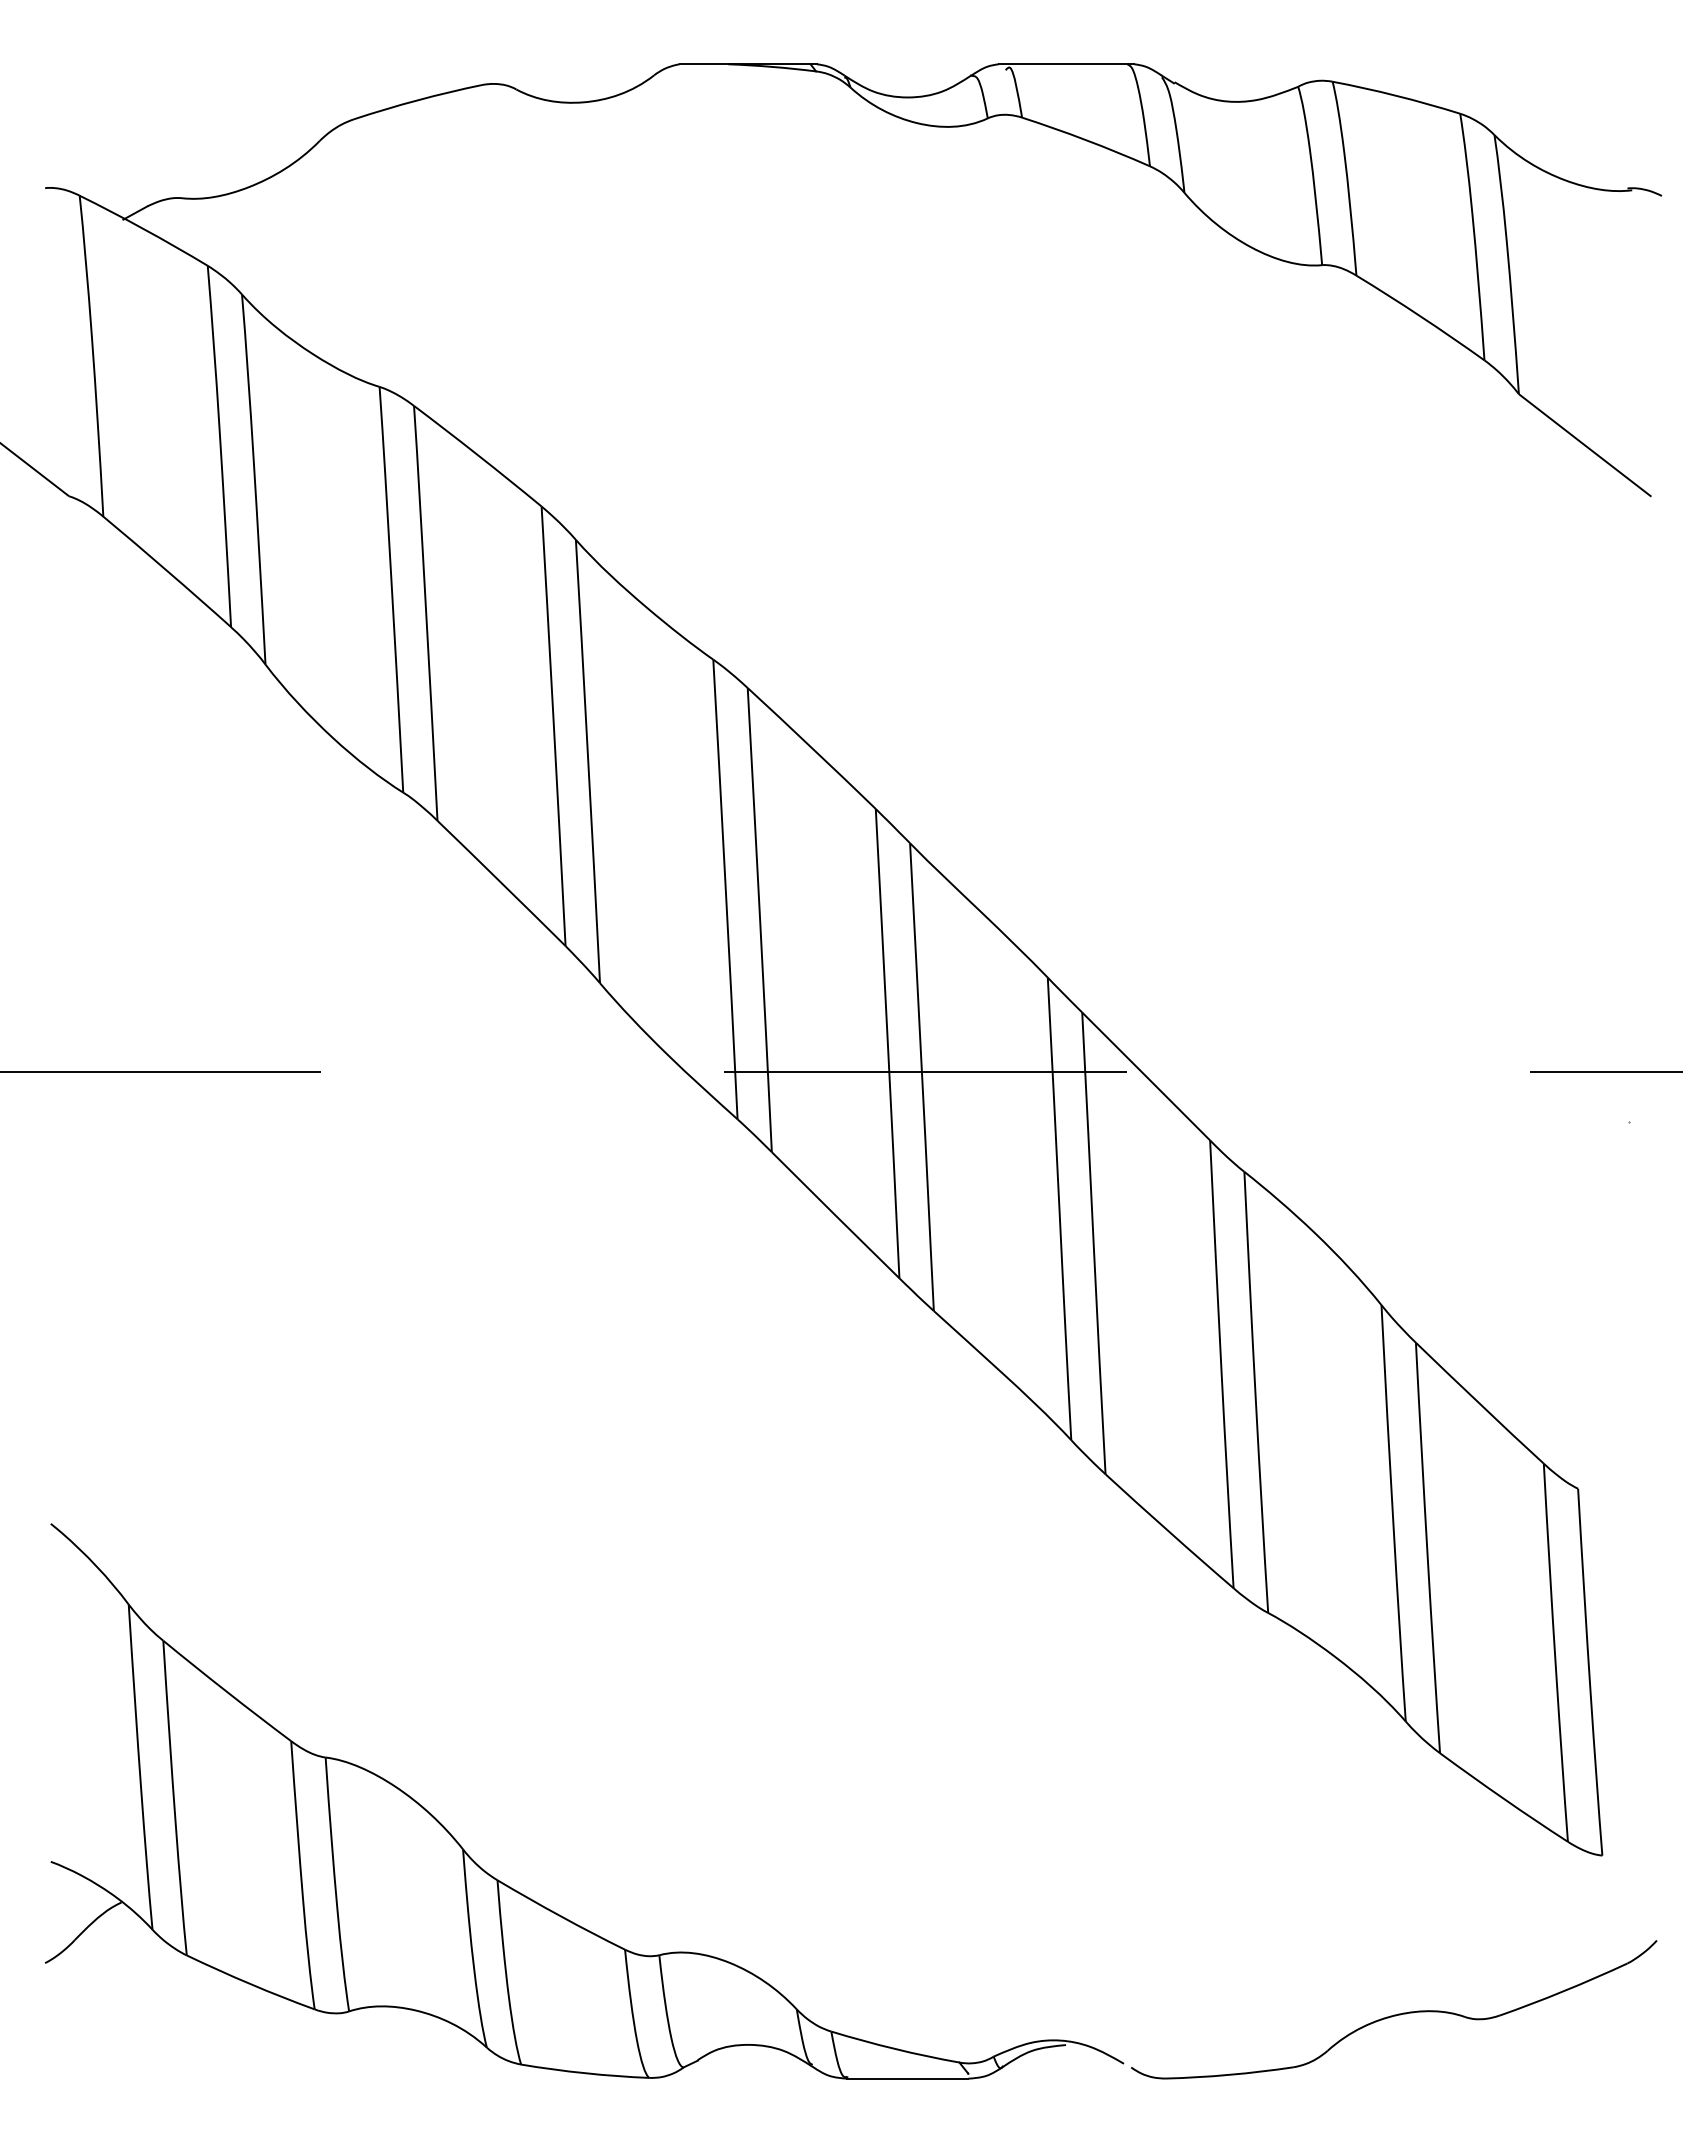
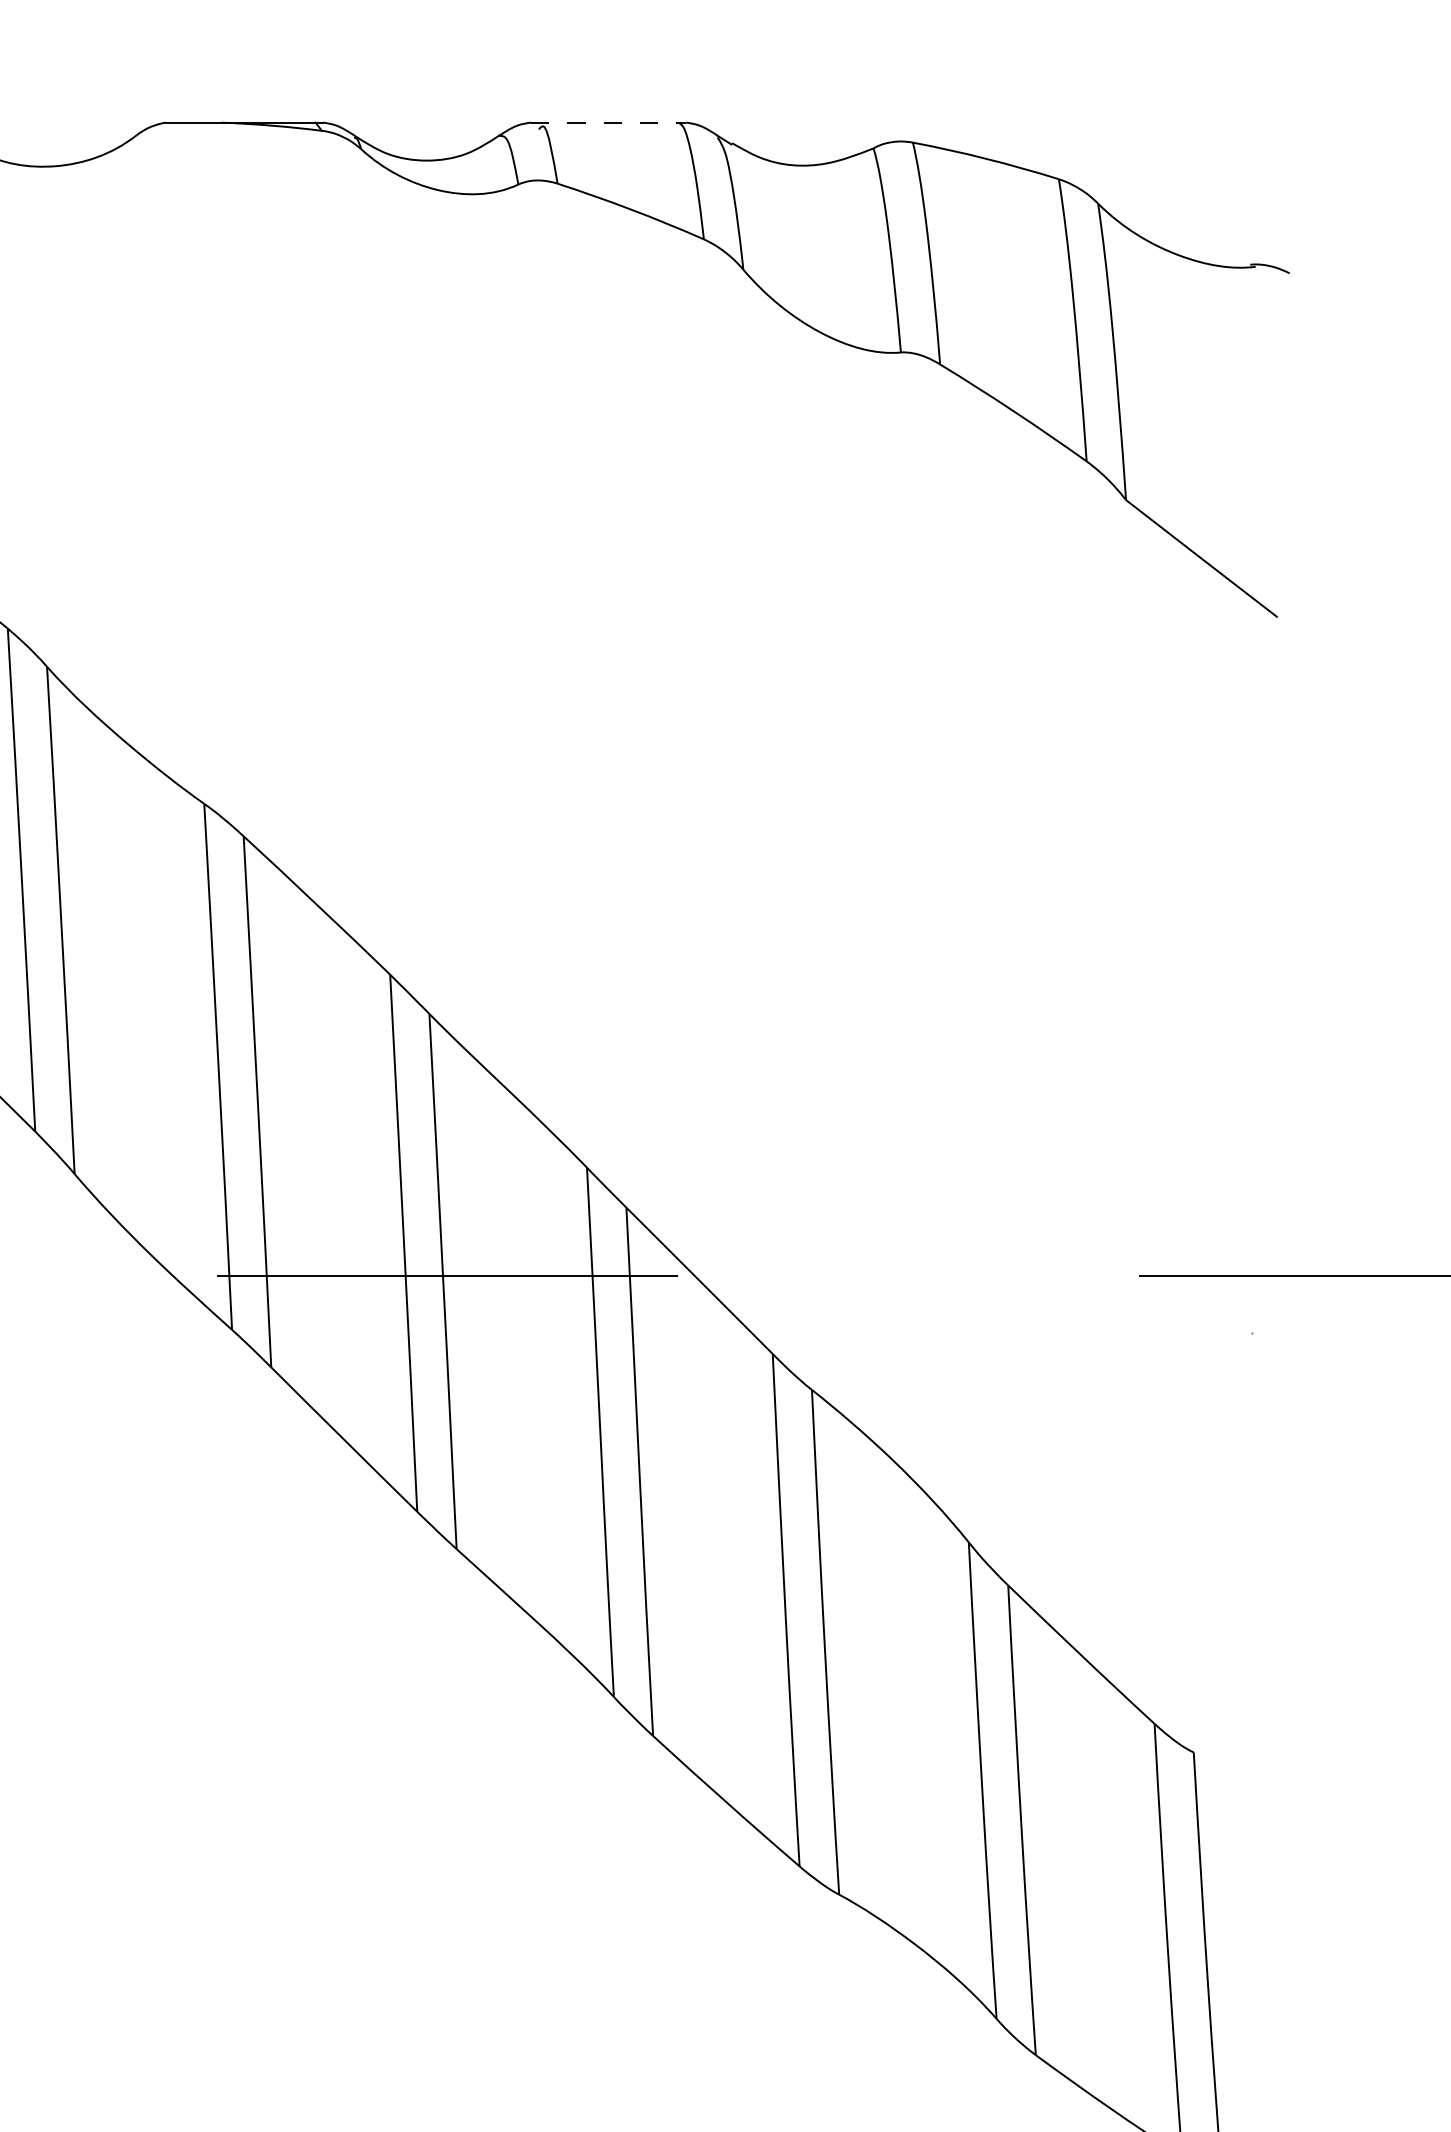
line: (1066, 64) -> (608, 122), solid -> dashed

